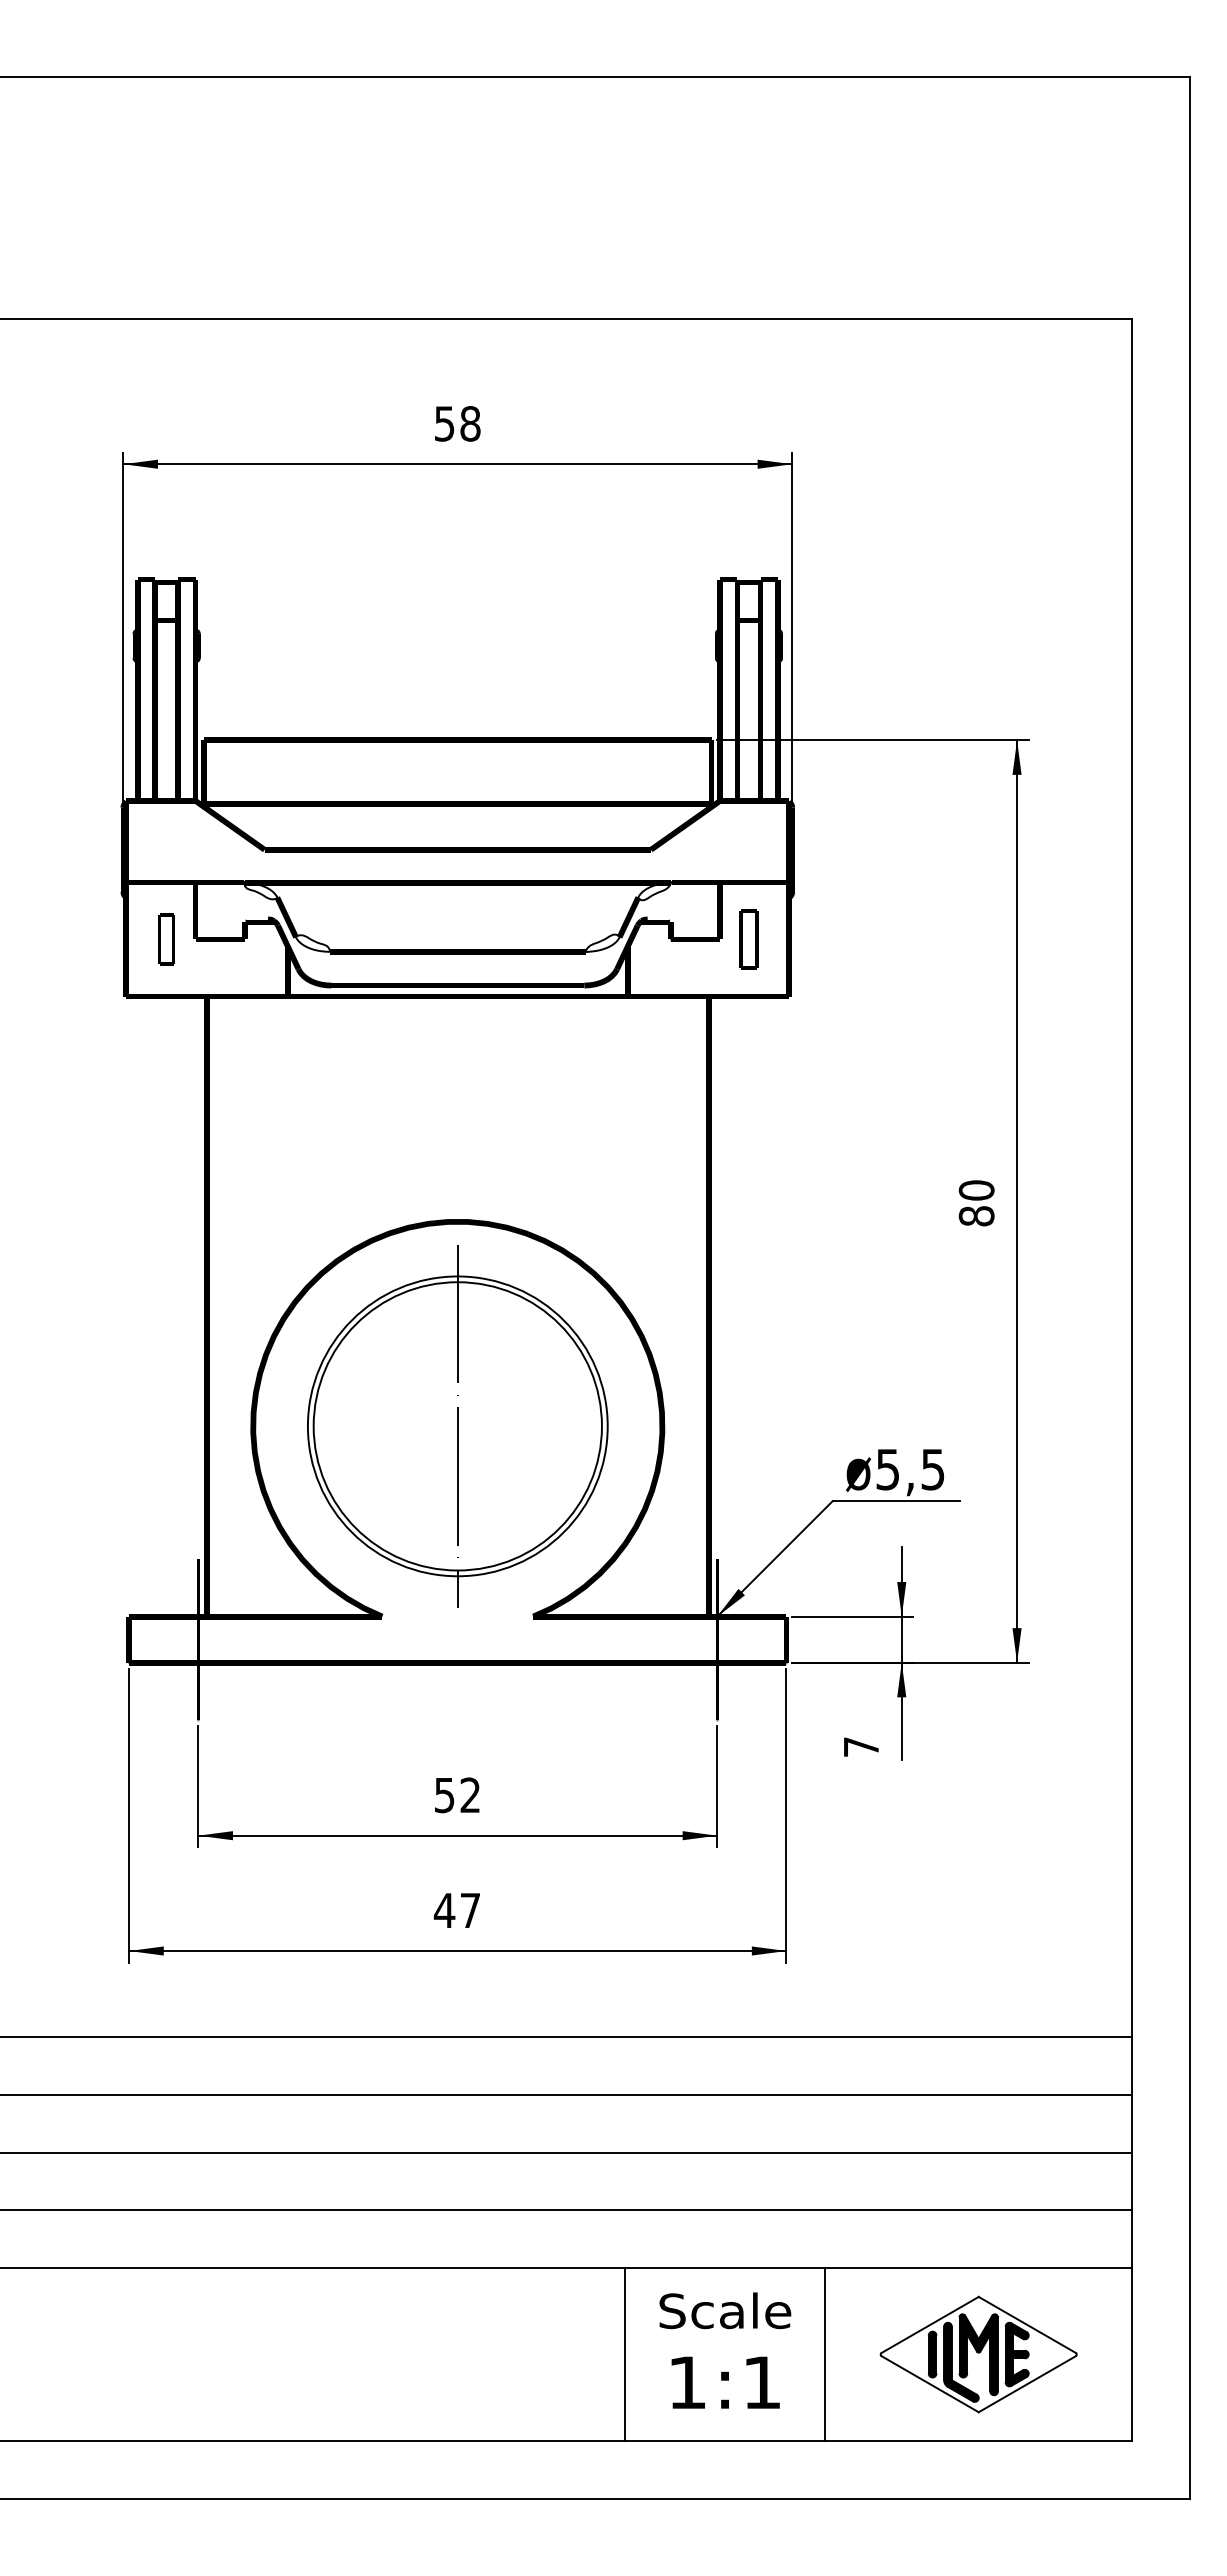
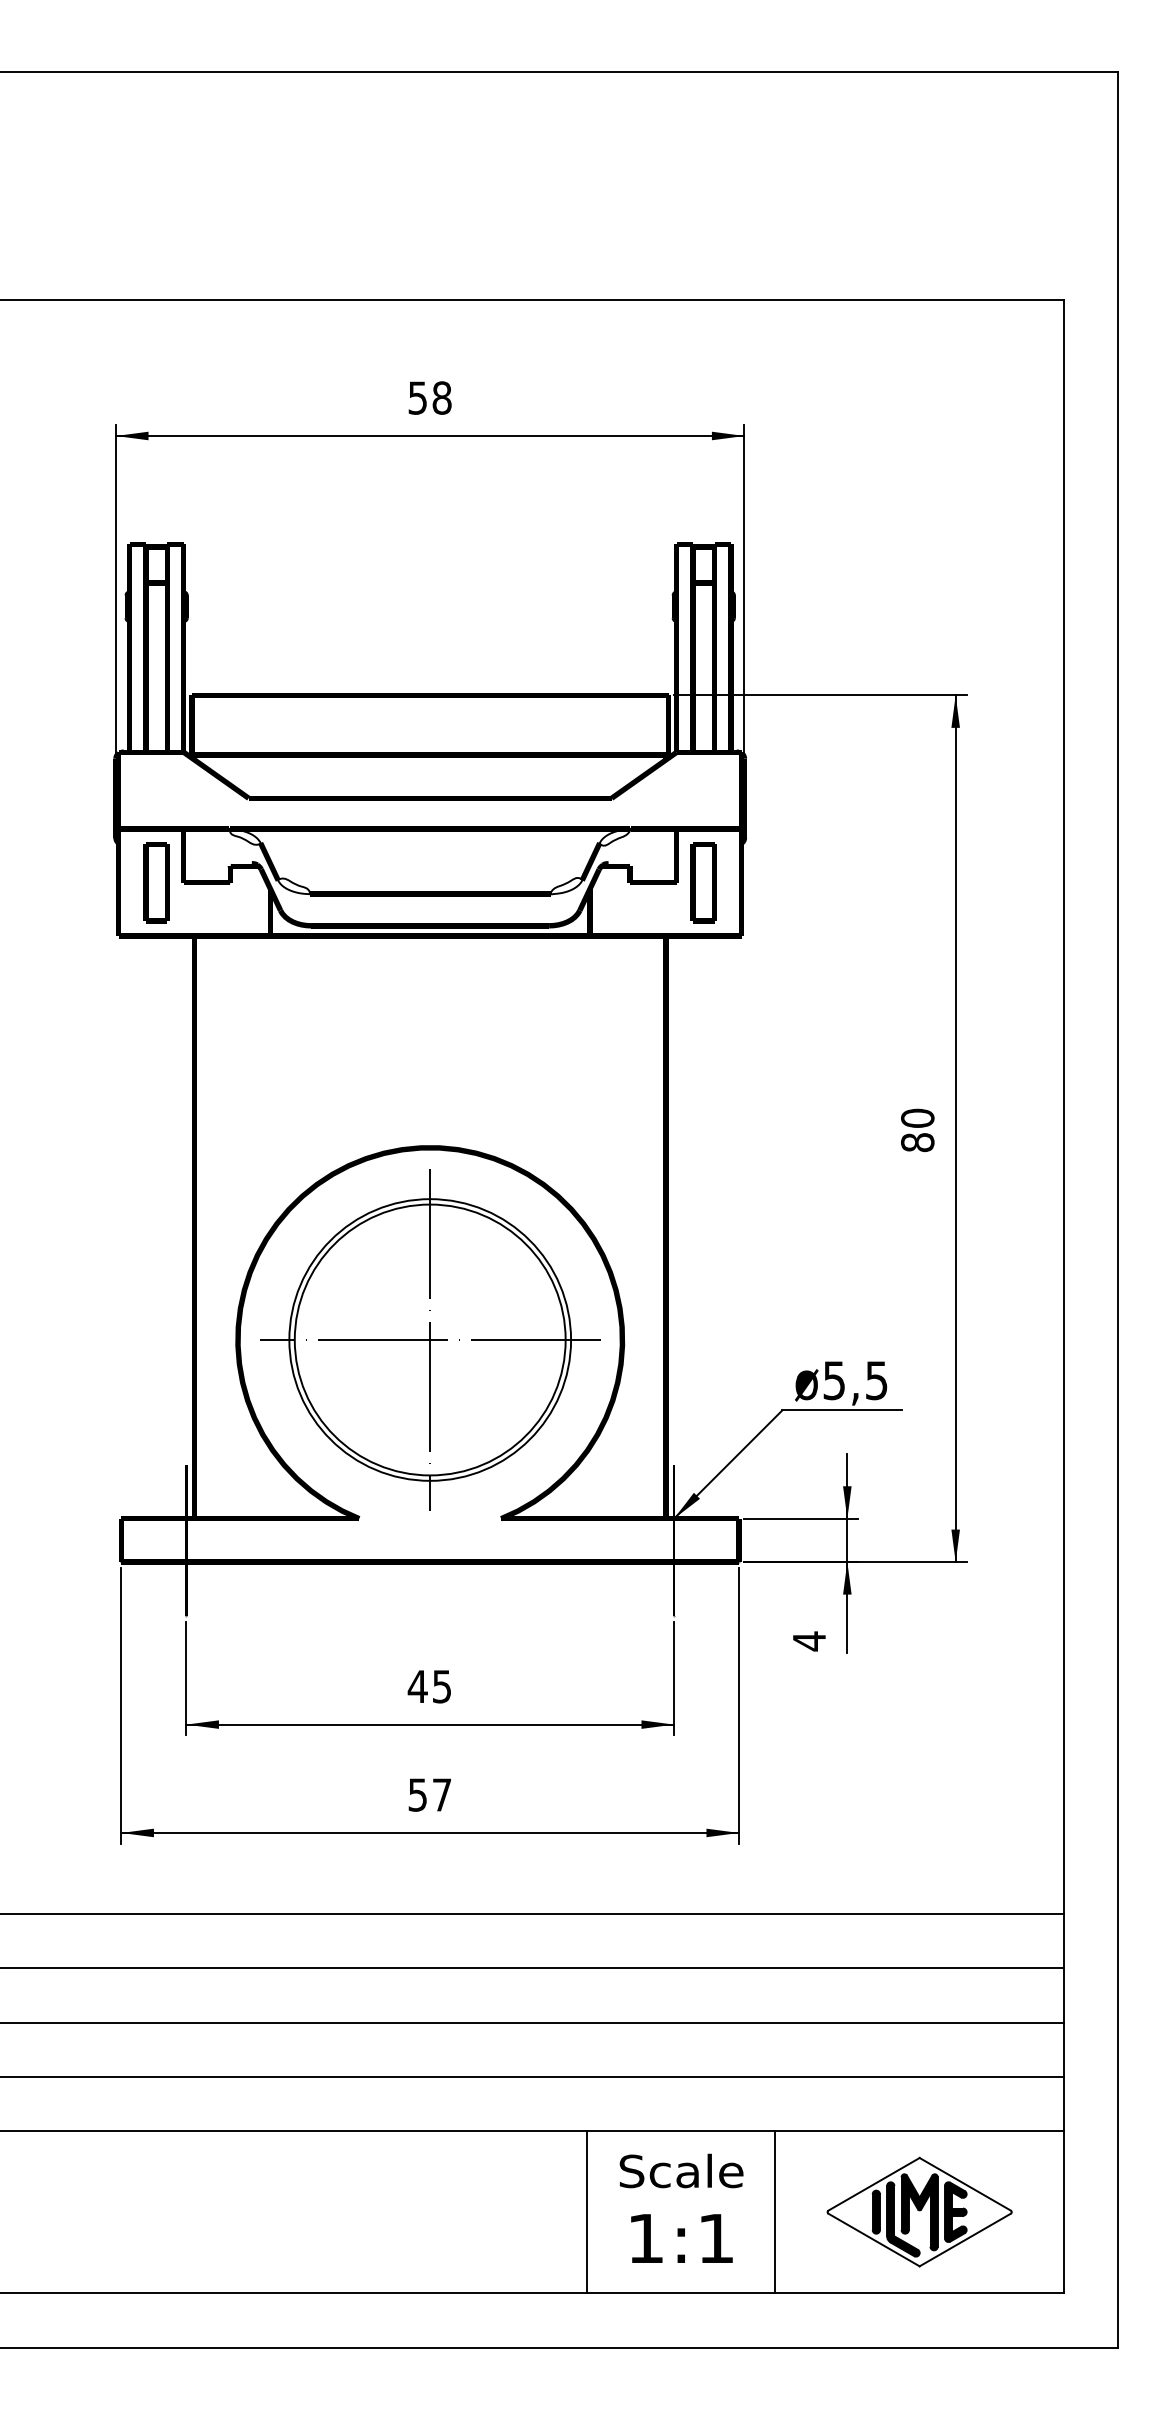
part: (166, 939) -> (156, 882), size x1.67
part: (748, 939) -> (703, 882), size x1.43
line: (457, 1426) -> (429, 1340), added
text: (861, 1746) -> (809, 1640), 7 -> 4
text: (456, 1795) -> (428, 1686), 52 -> 45
text: (444, 1910) -> (417, 1794), 47 -> 57

